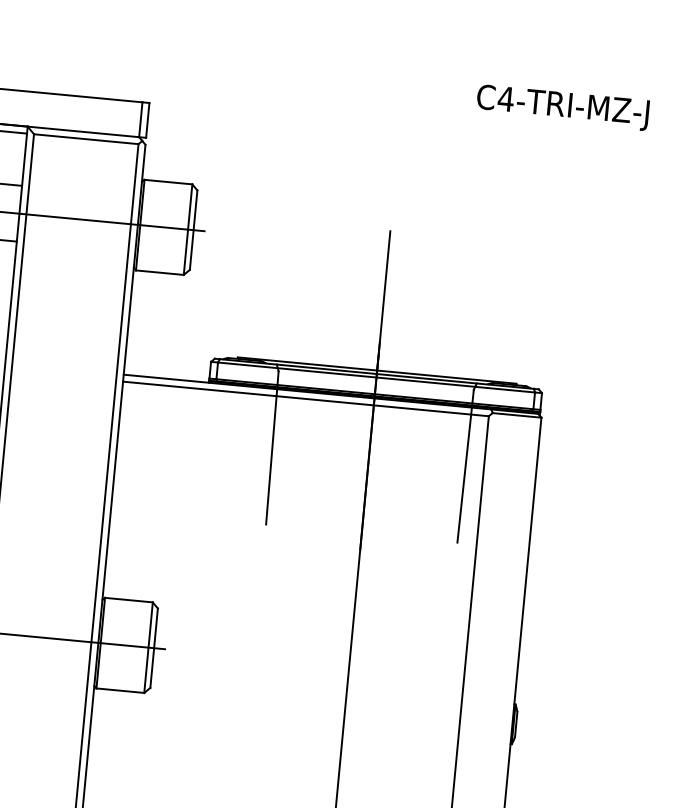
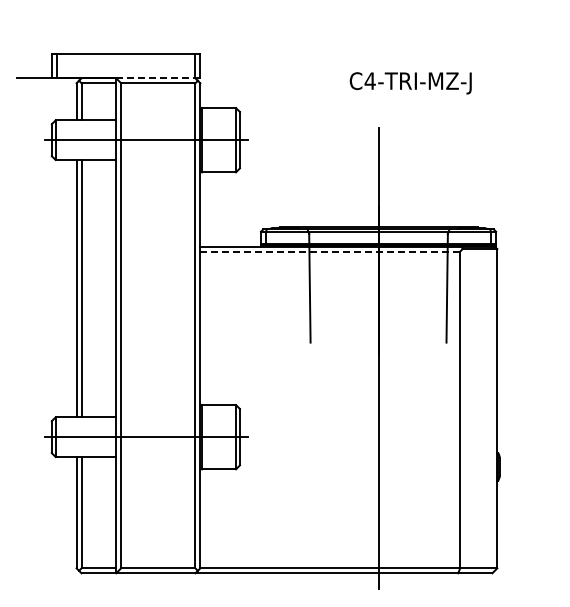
text: (562, 107) -> (410, 83), moved
line: (82, 132) -> (155, 78), solid -> dashed
line: (306, 398) -> (330, 251), solid -> dashed

